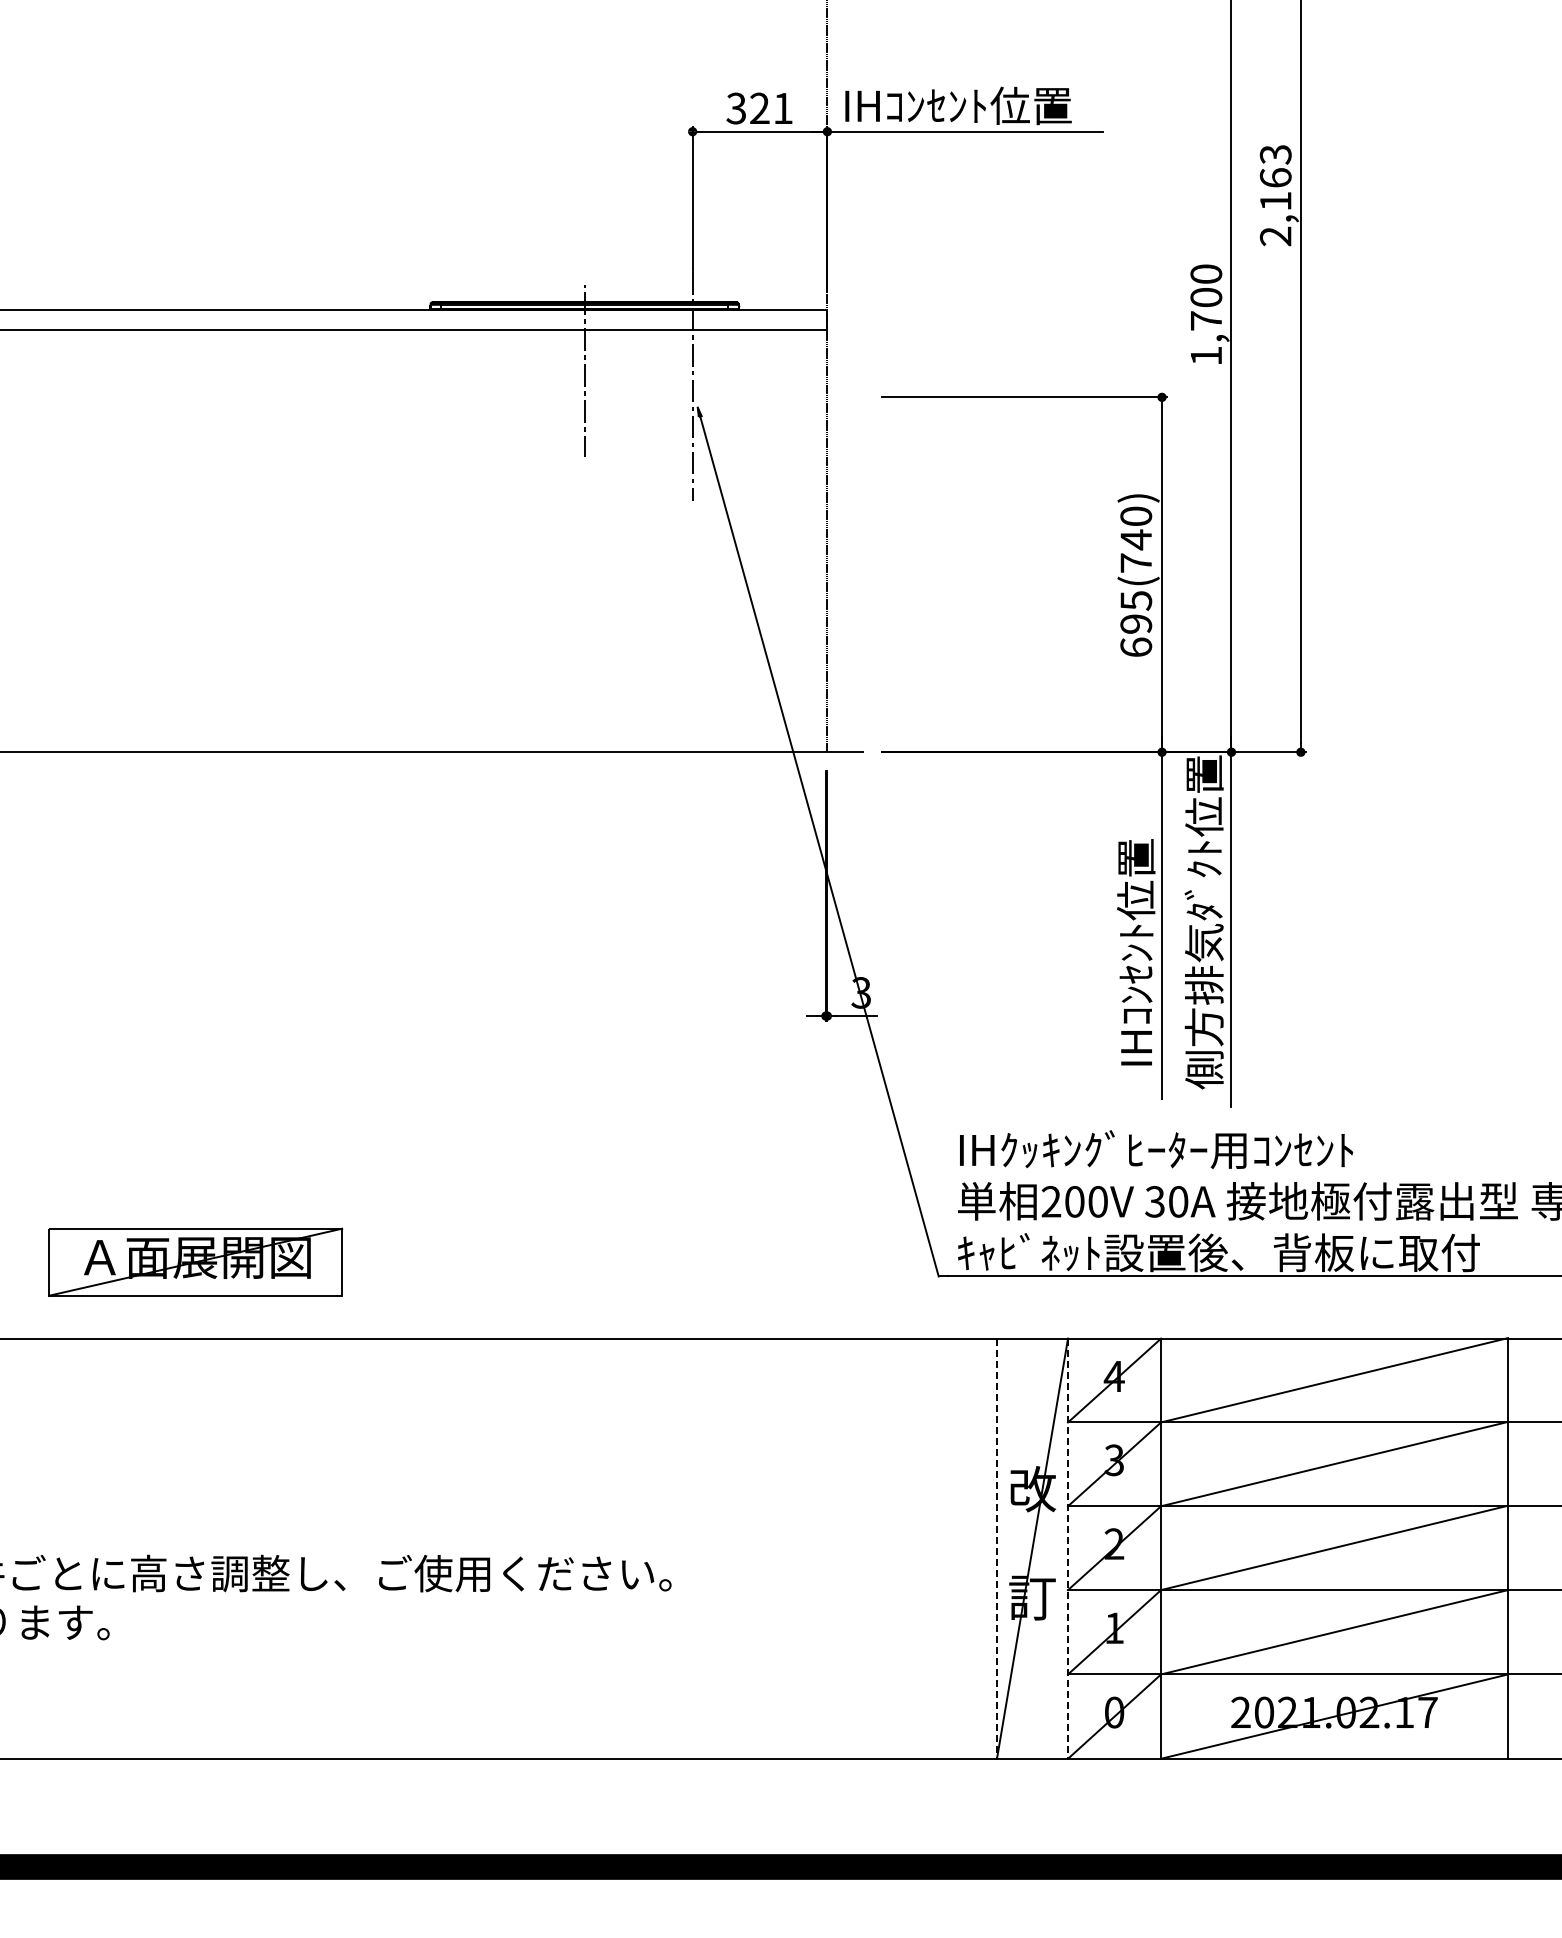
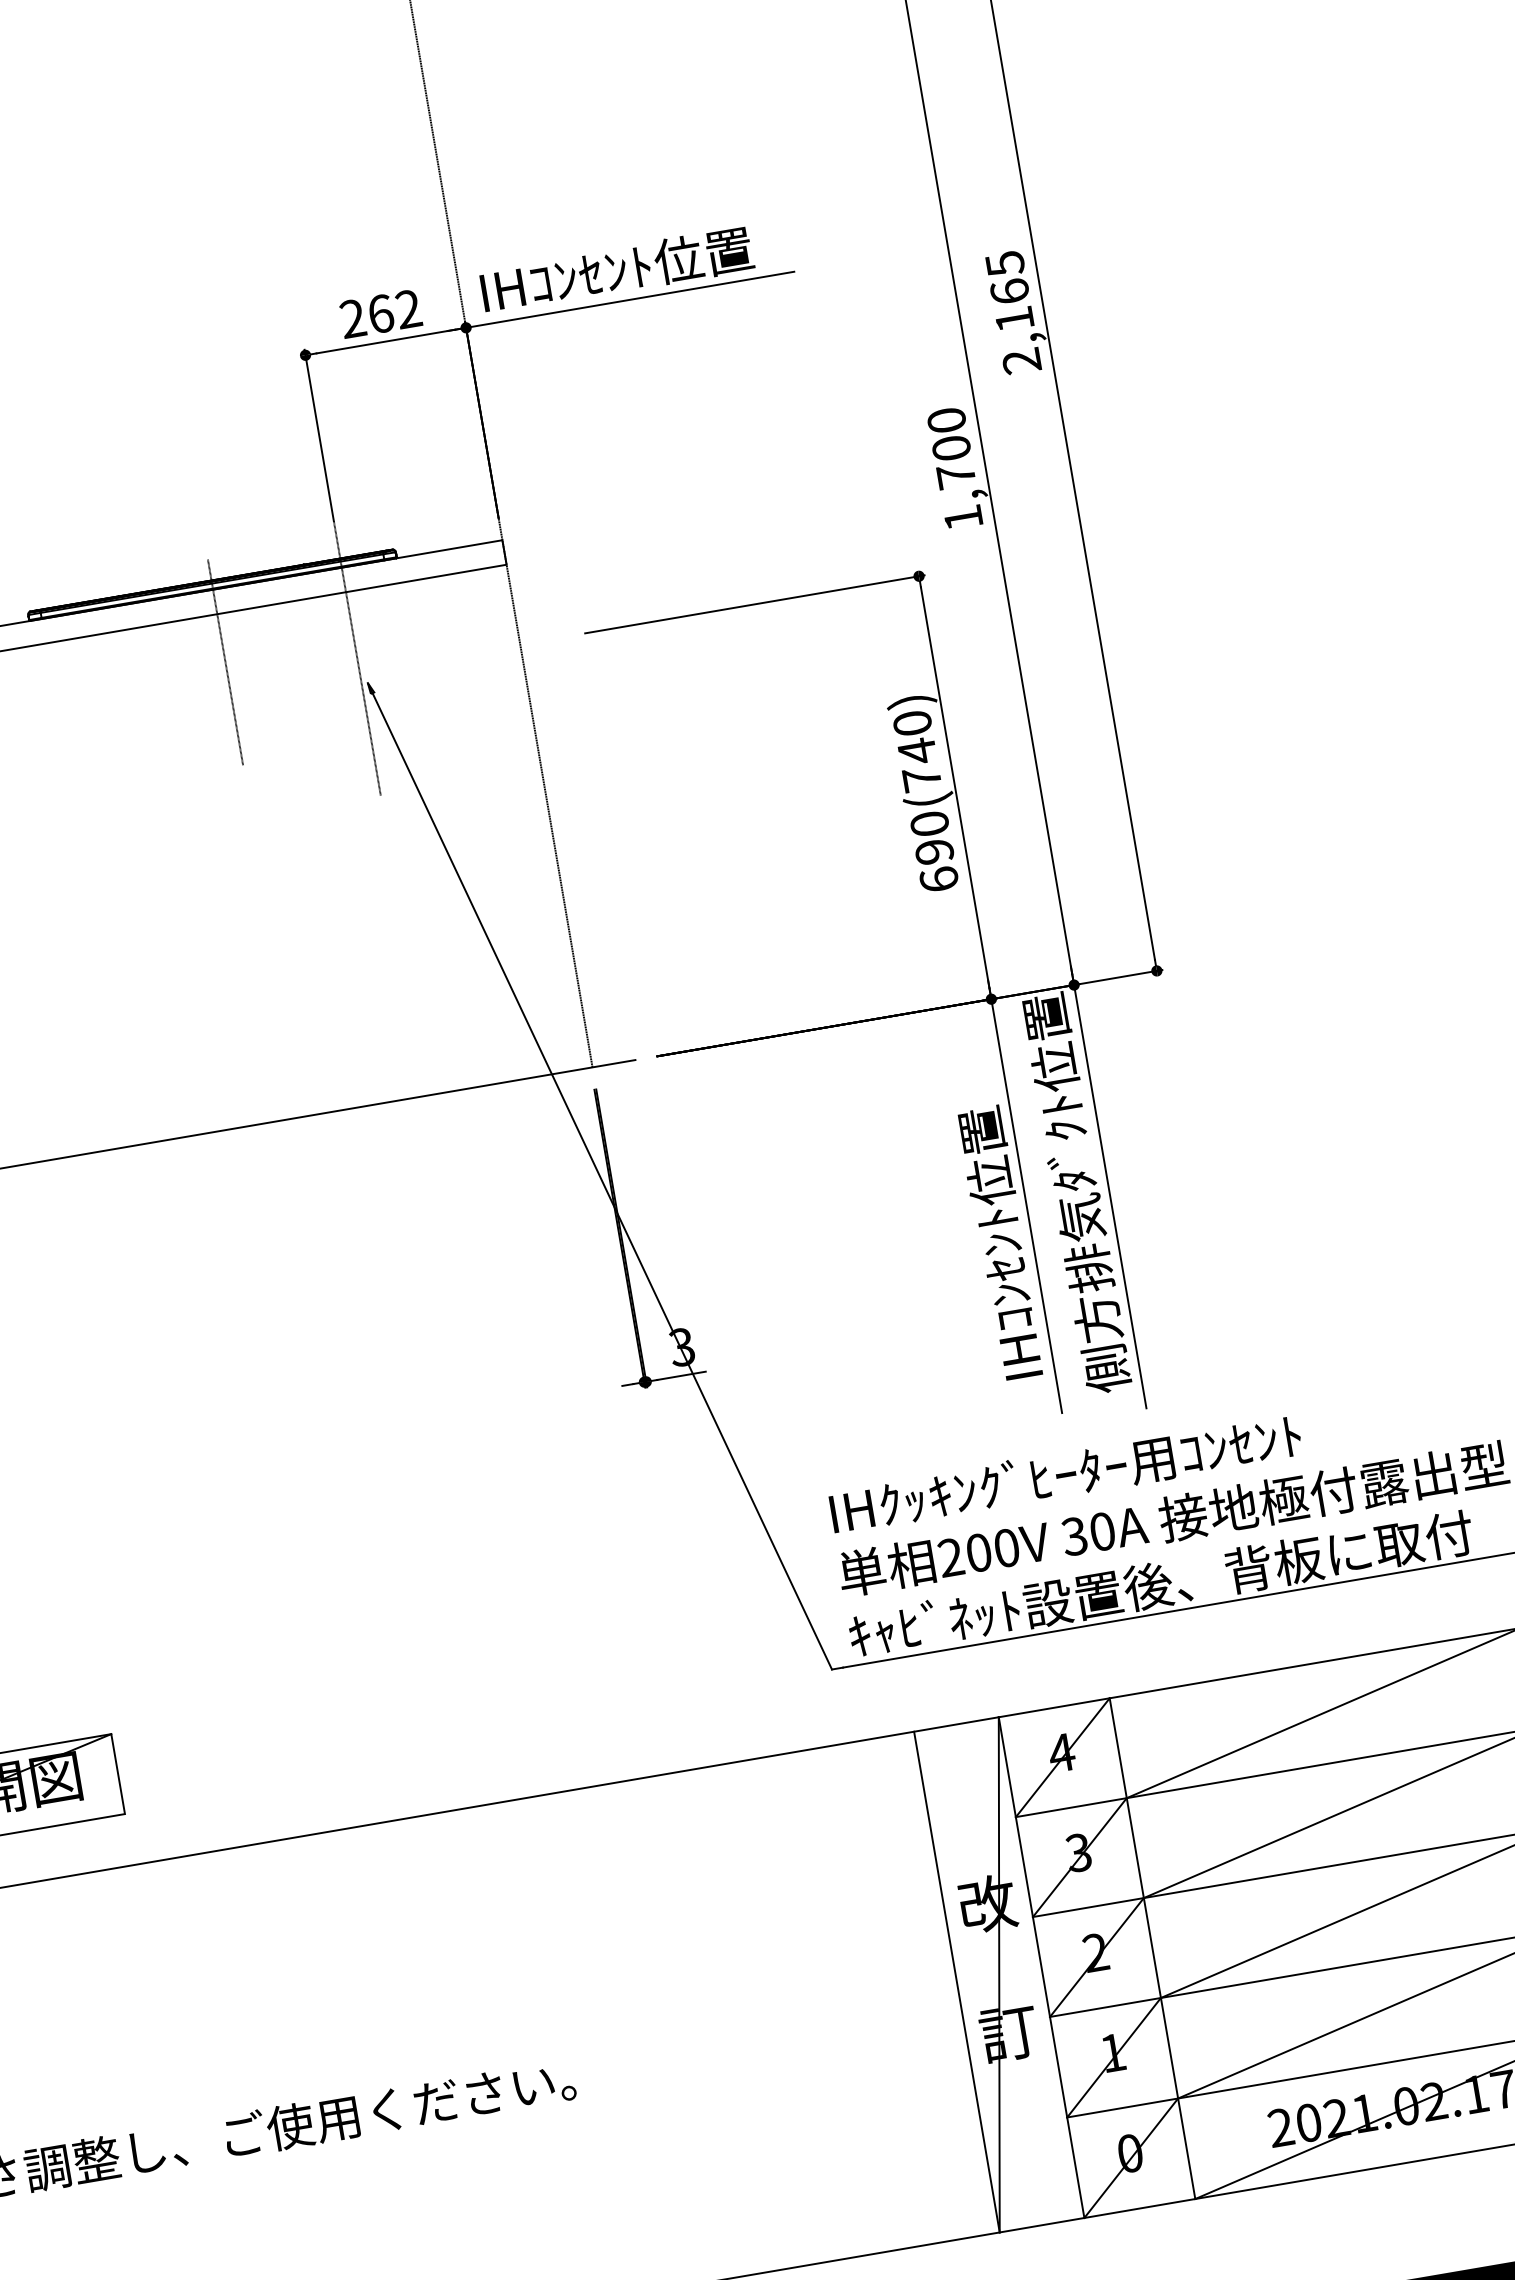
text: (759, 108) -> (380, 314), 321 -> 262
text: (1274, 154) -> (1003, 263), 2,163 -> 2,165
text: (1136, 600) -> (930, 823), 695(740) -> 690(740)
line: (997, 1549) -> (957, 1982), dashed -> solid
line: (1068, 1549) -> (1042, 1968), dashed -> solid

